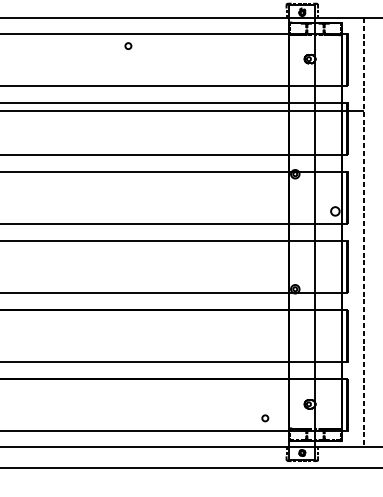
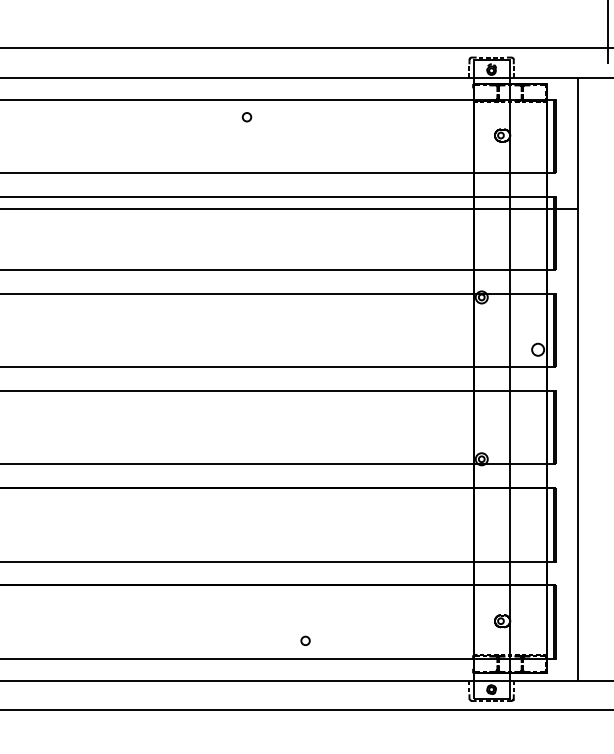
line: (364, 232) -> (578, 379), dashed -> solid
circle: (265, 418) -> (305, 640), moved

